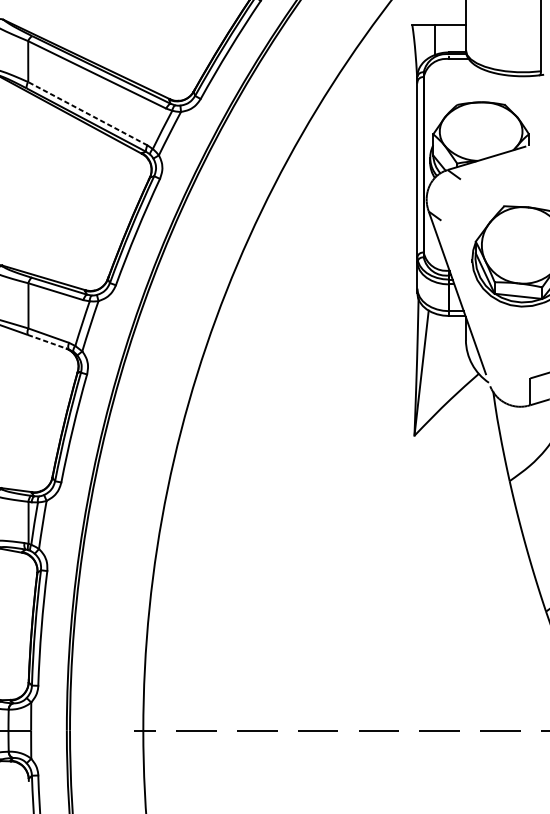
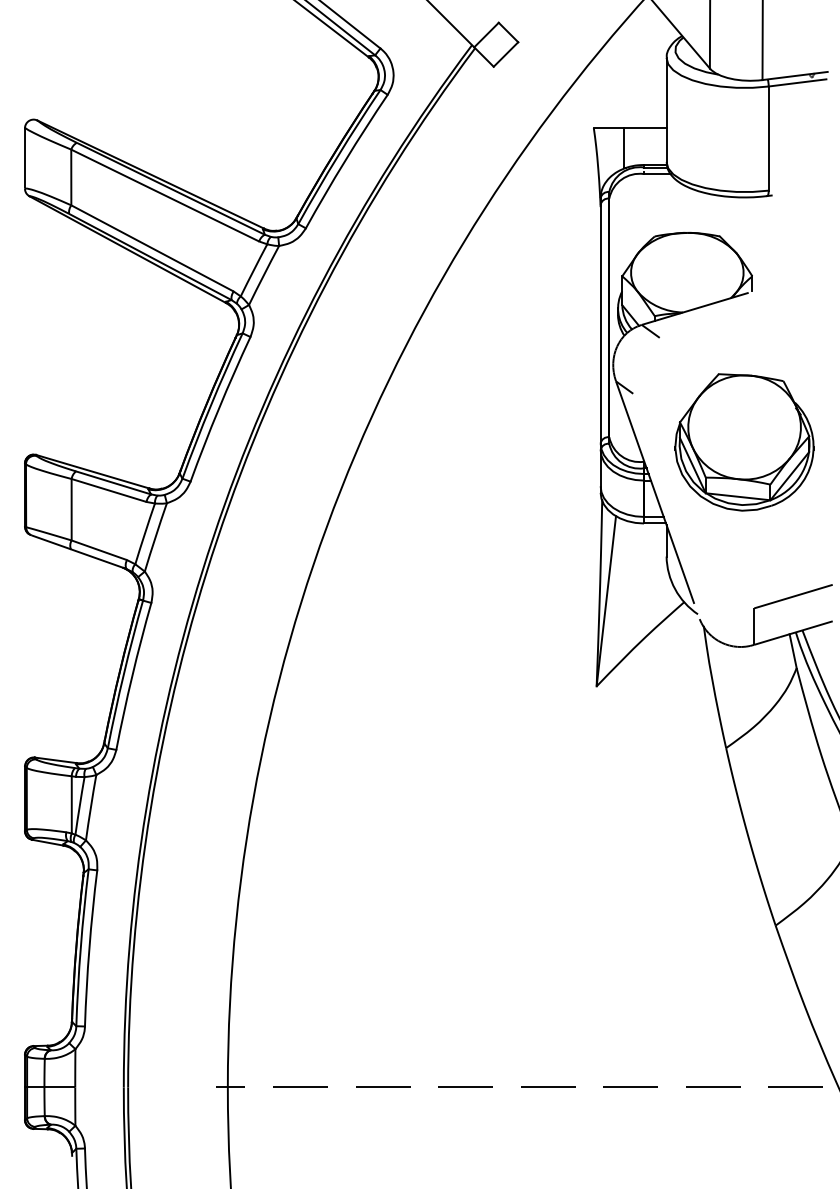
line: (87, 113) -> (152, 248), dashed -> solid
line: (48, 342) -> (99, 559), dashed -> solid

